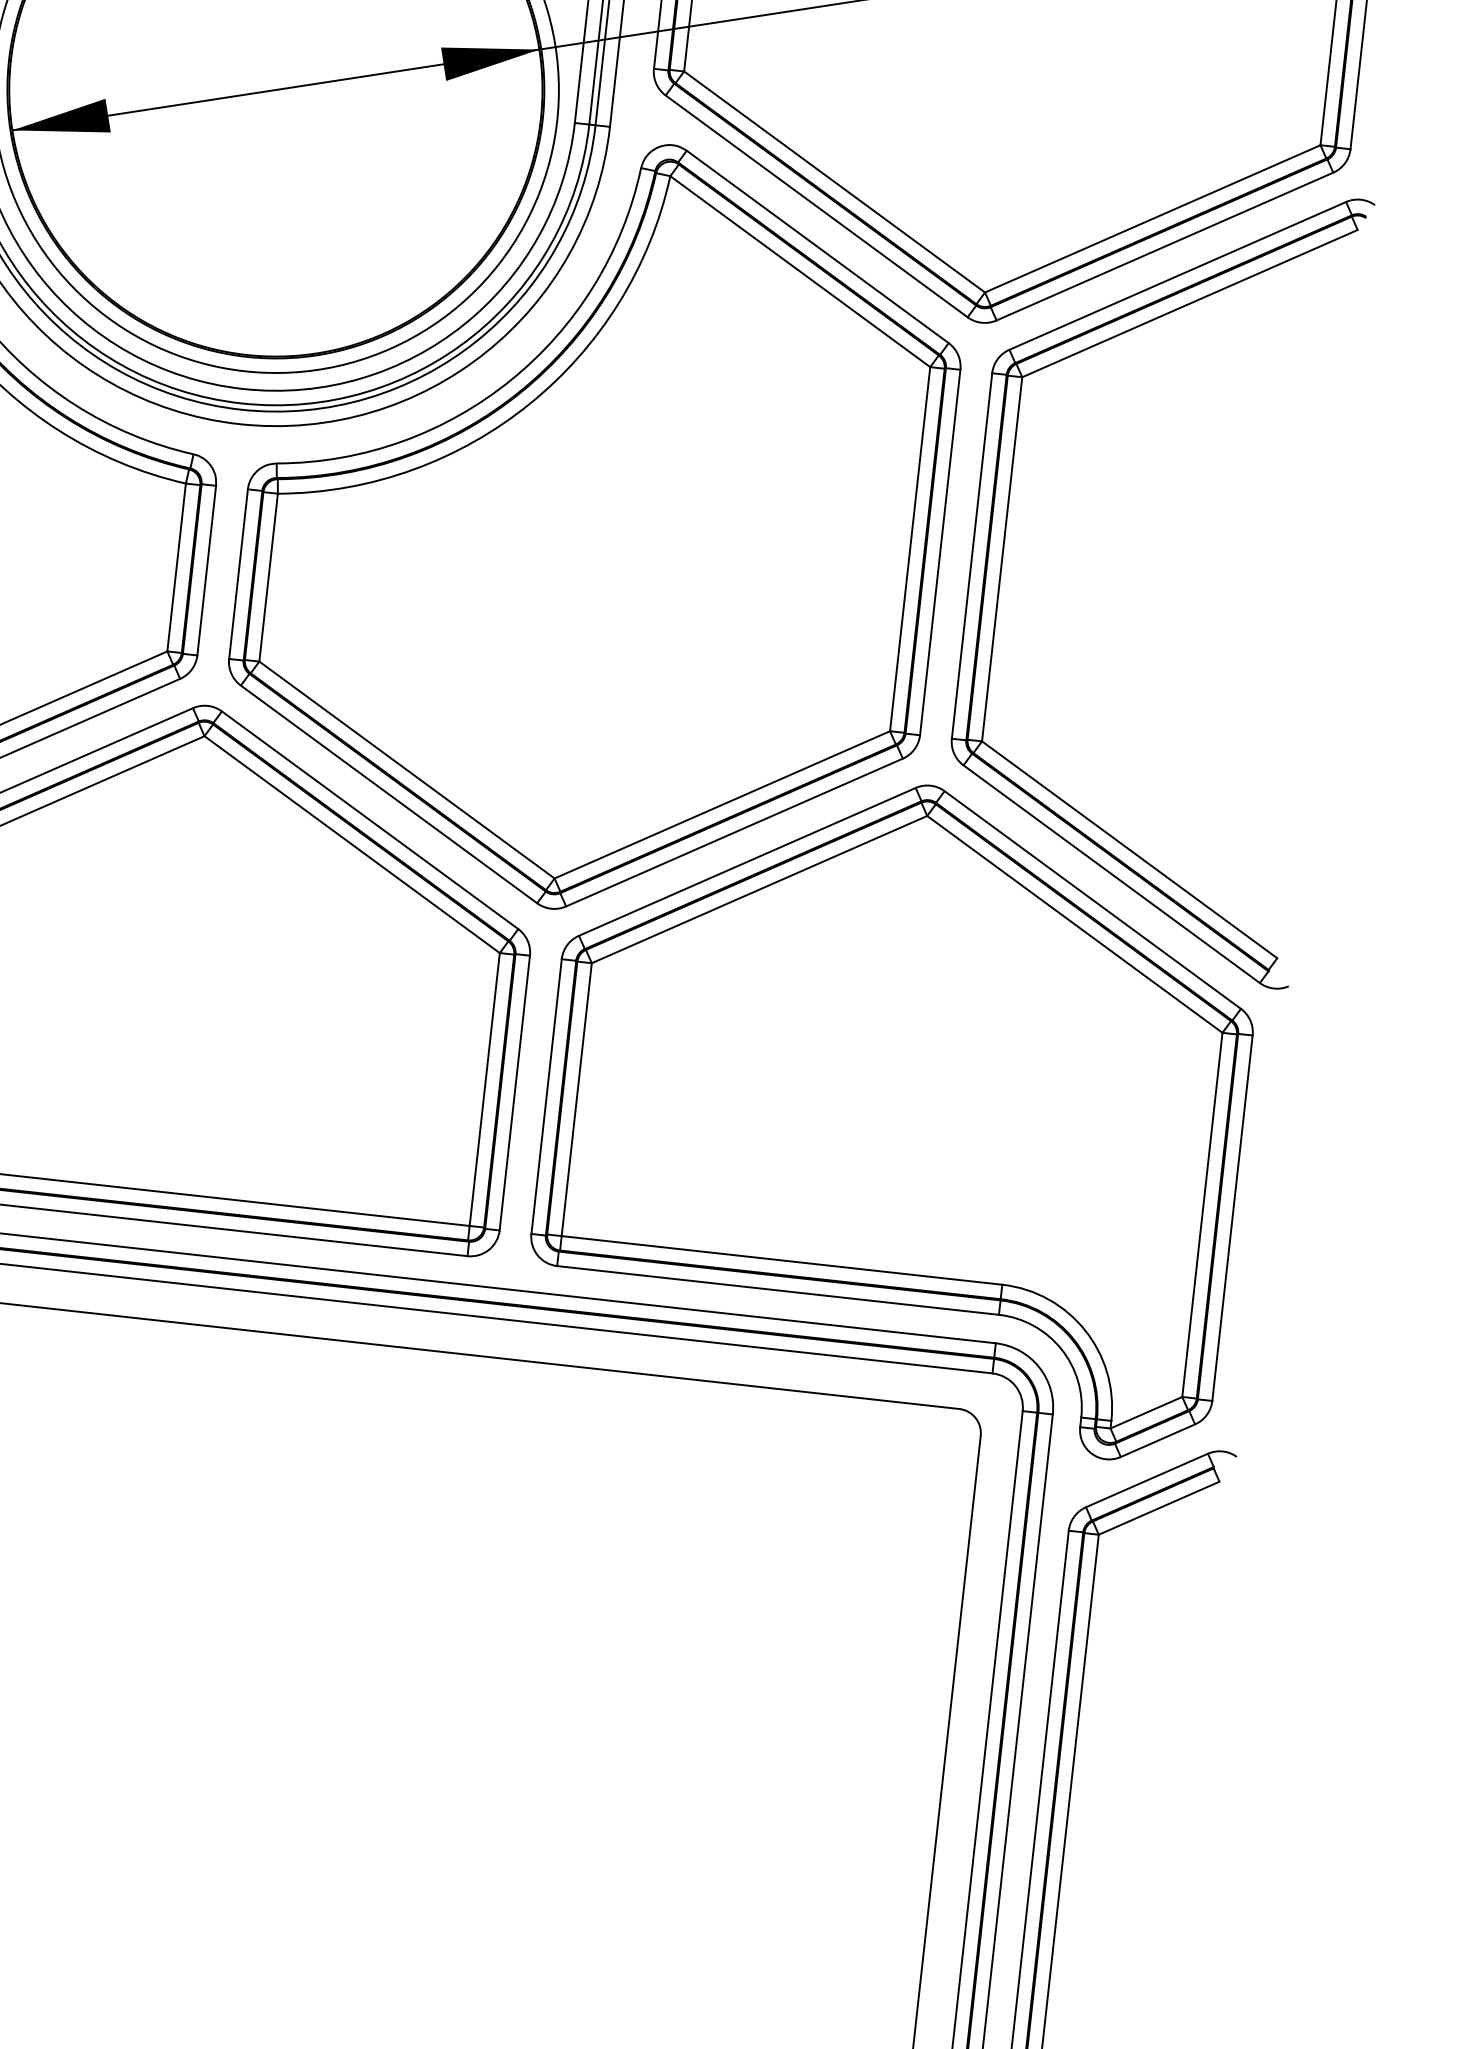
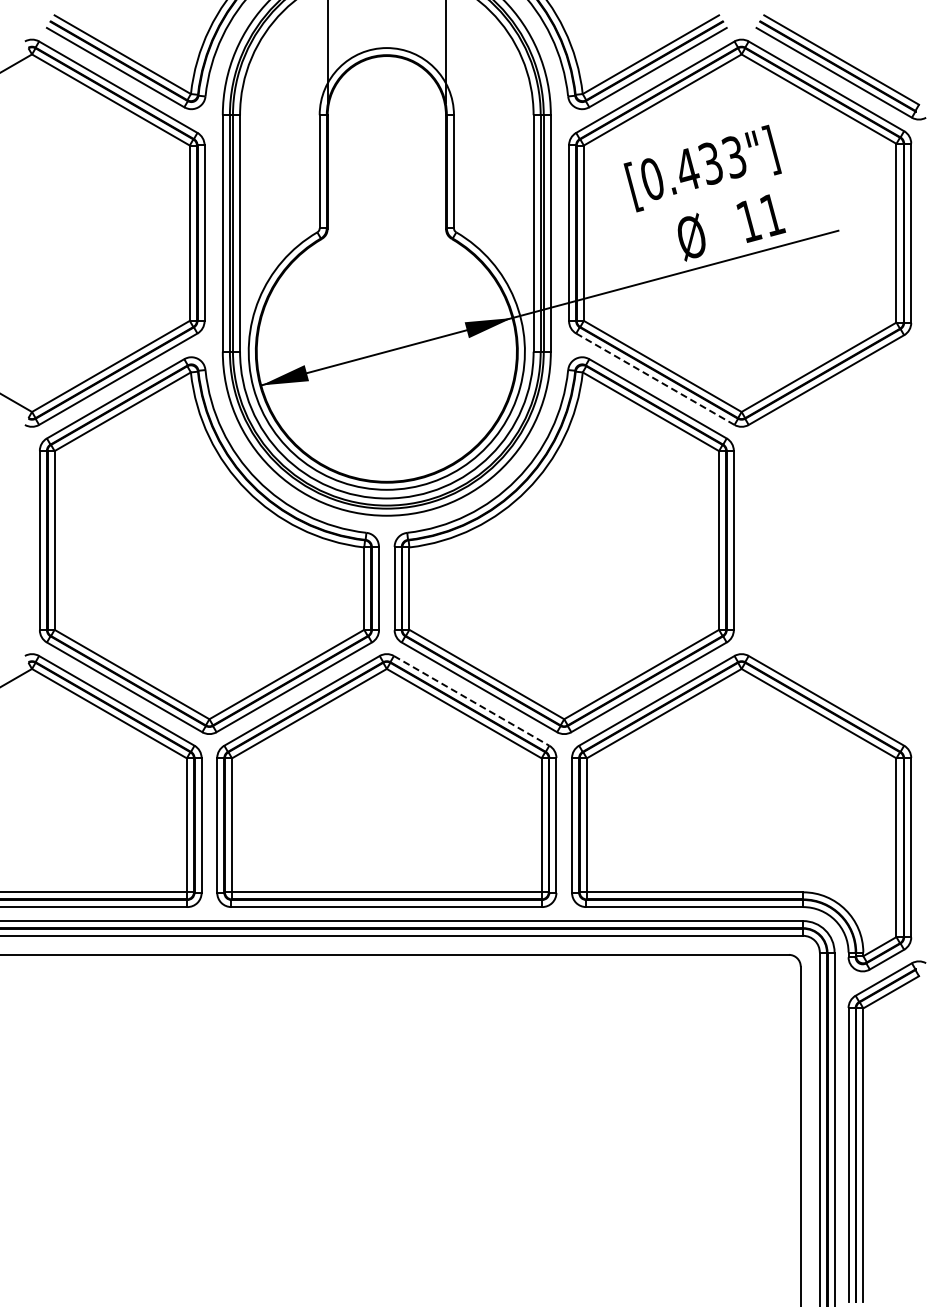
line: (815, 204) -> (654, 378), solid -> dashed
part: (1002, 559) -> (764, 540), removed
line: (369, 819) -> (471, 700), solid -> dashed

